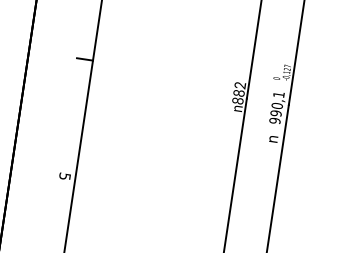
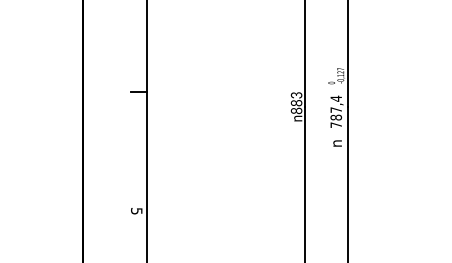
text: (242, 85) -> (298, 95), 882 -> 883
text: (276, 107) -> (335, 111), 990,1 -> 787,4

